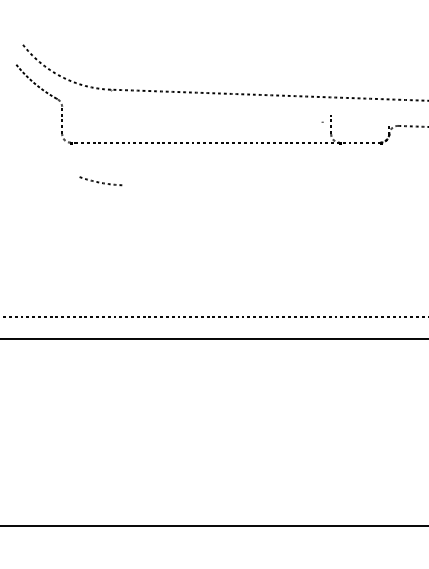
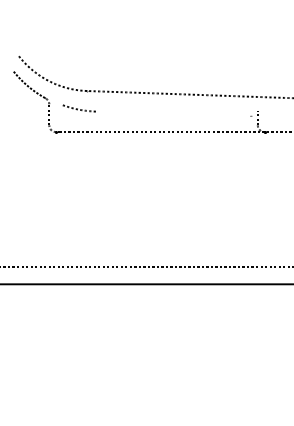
curve: (99, 181) -> (78, 108), moved

